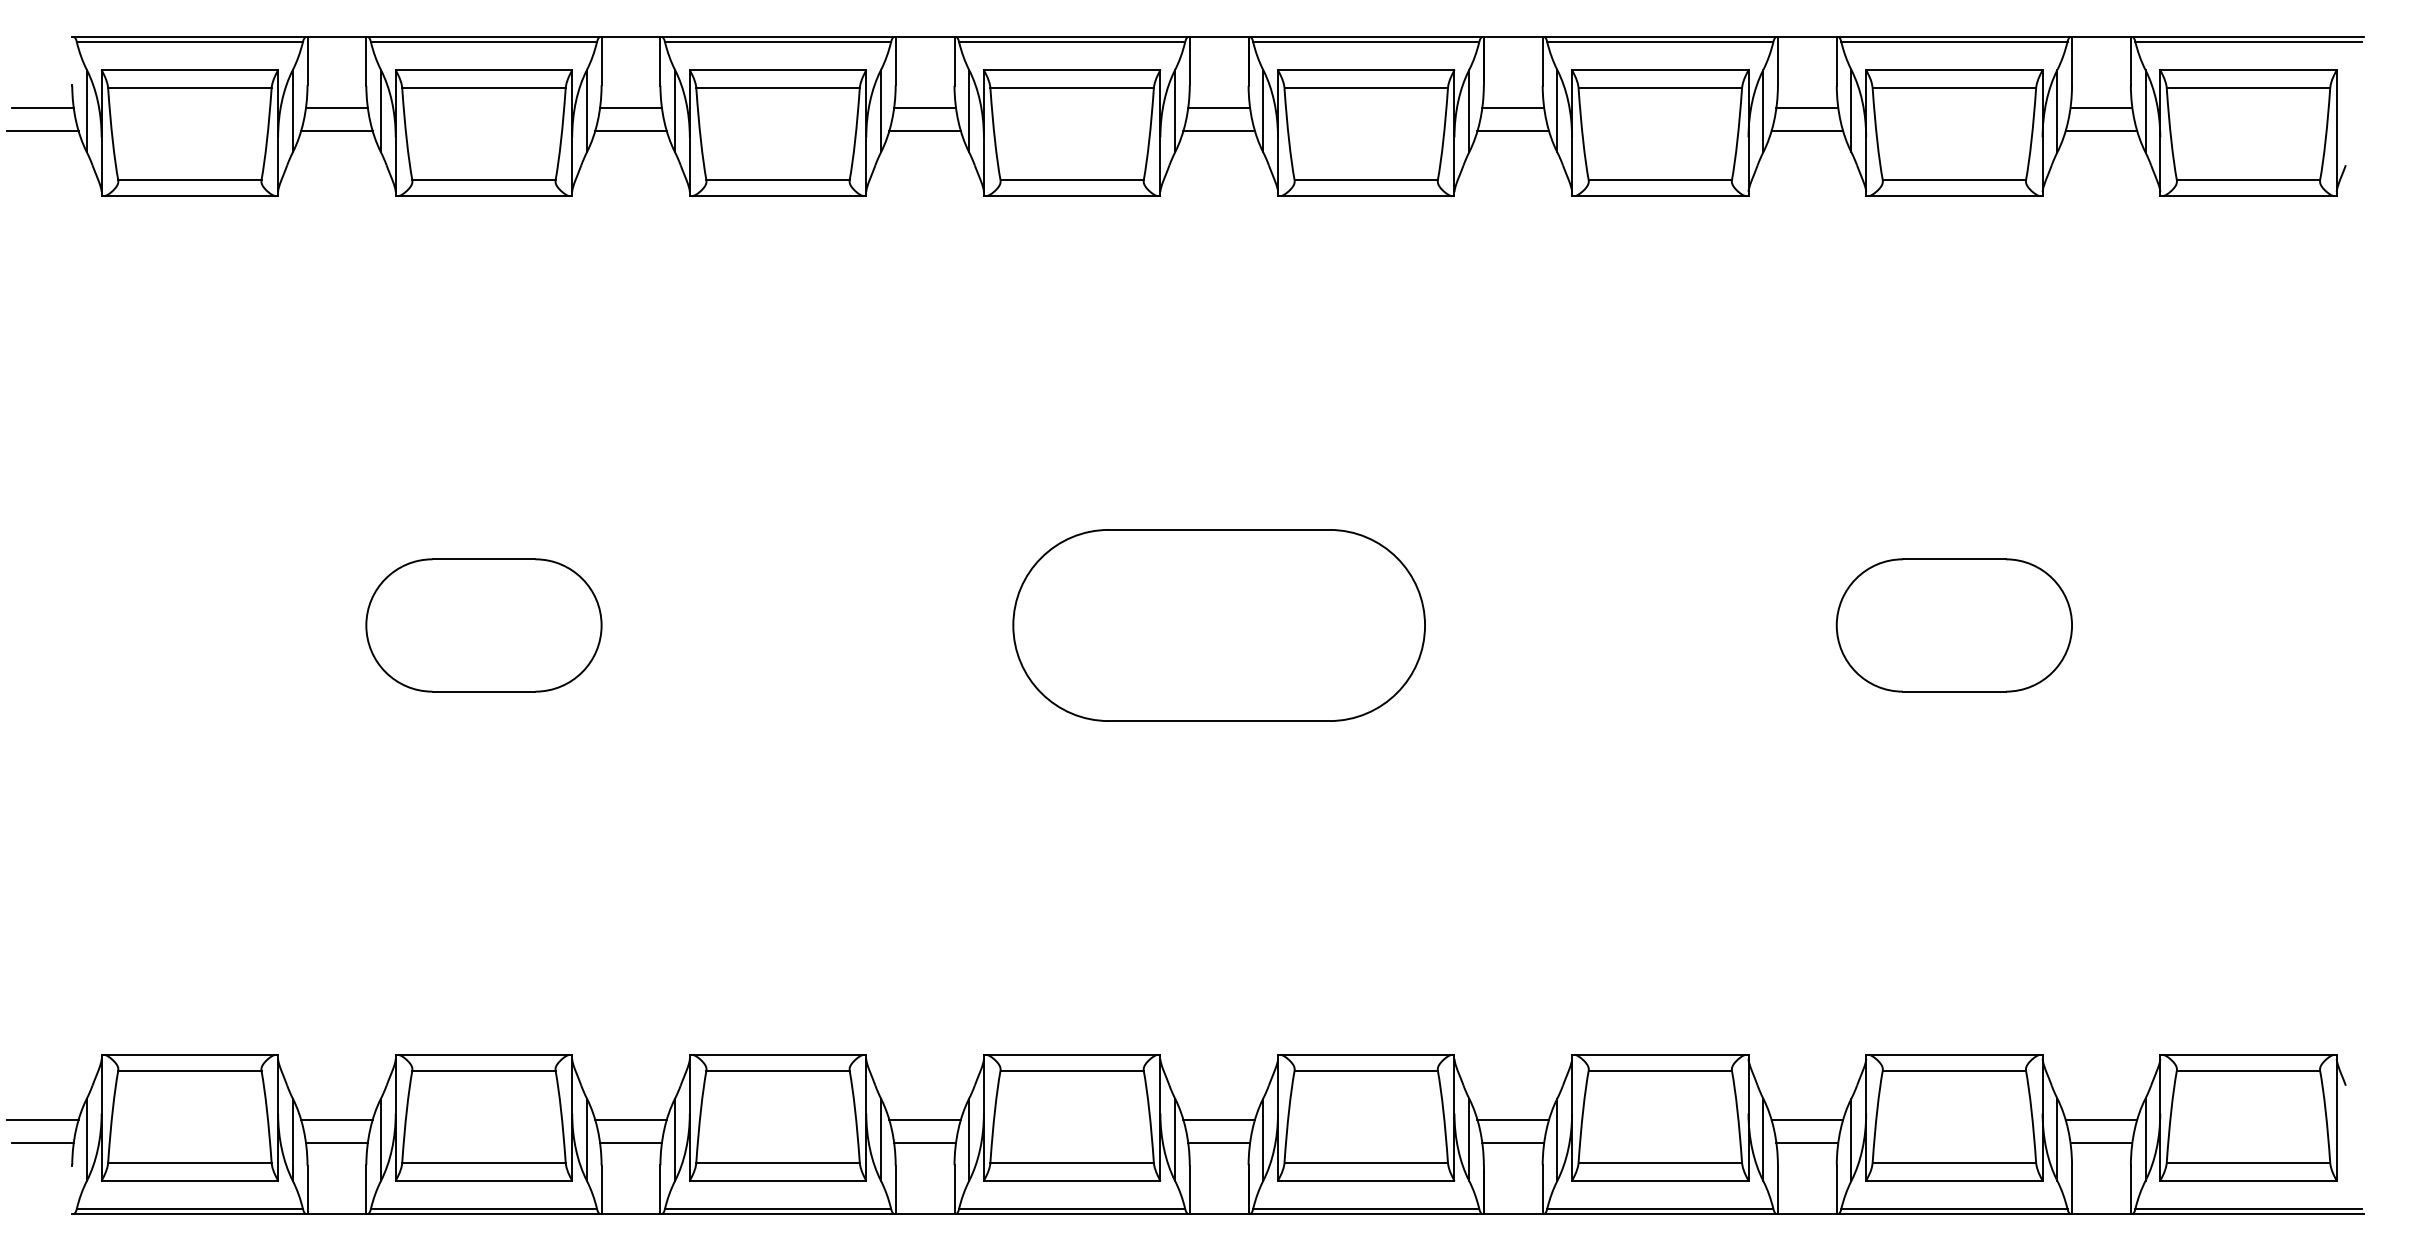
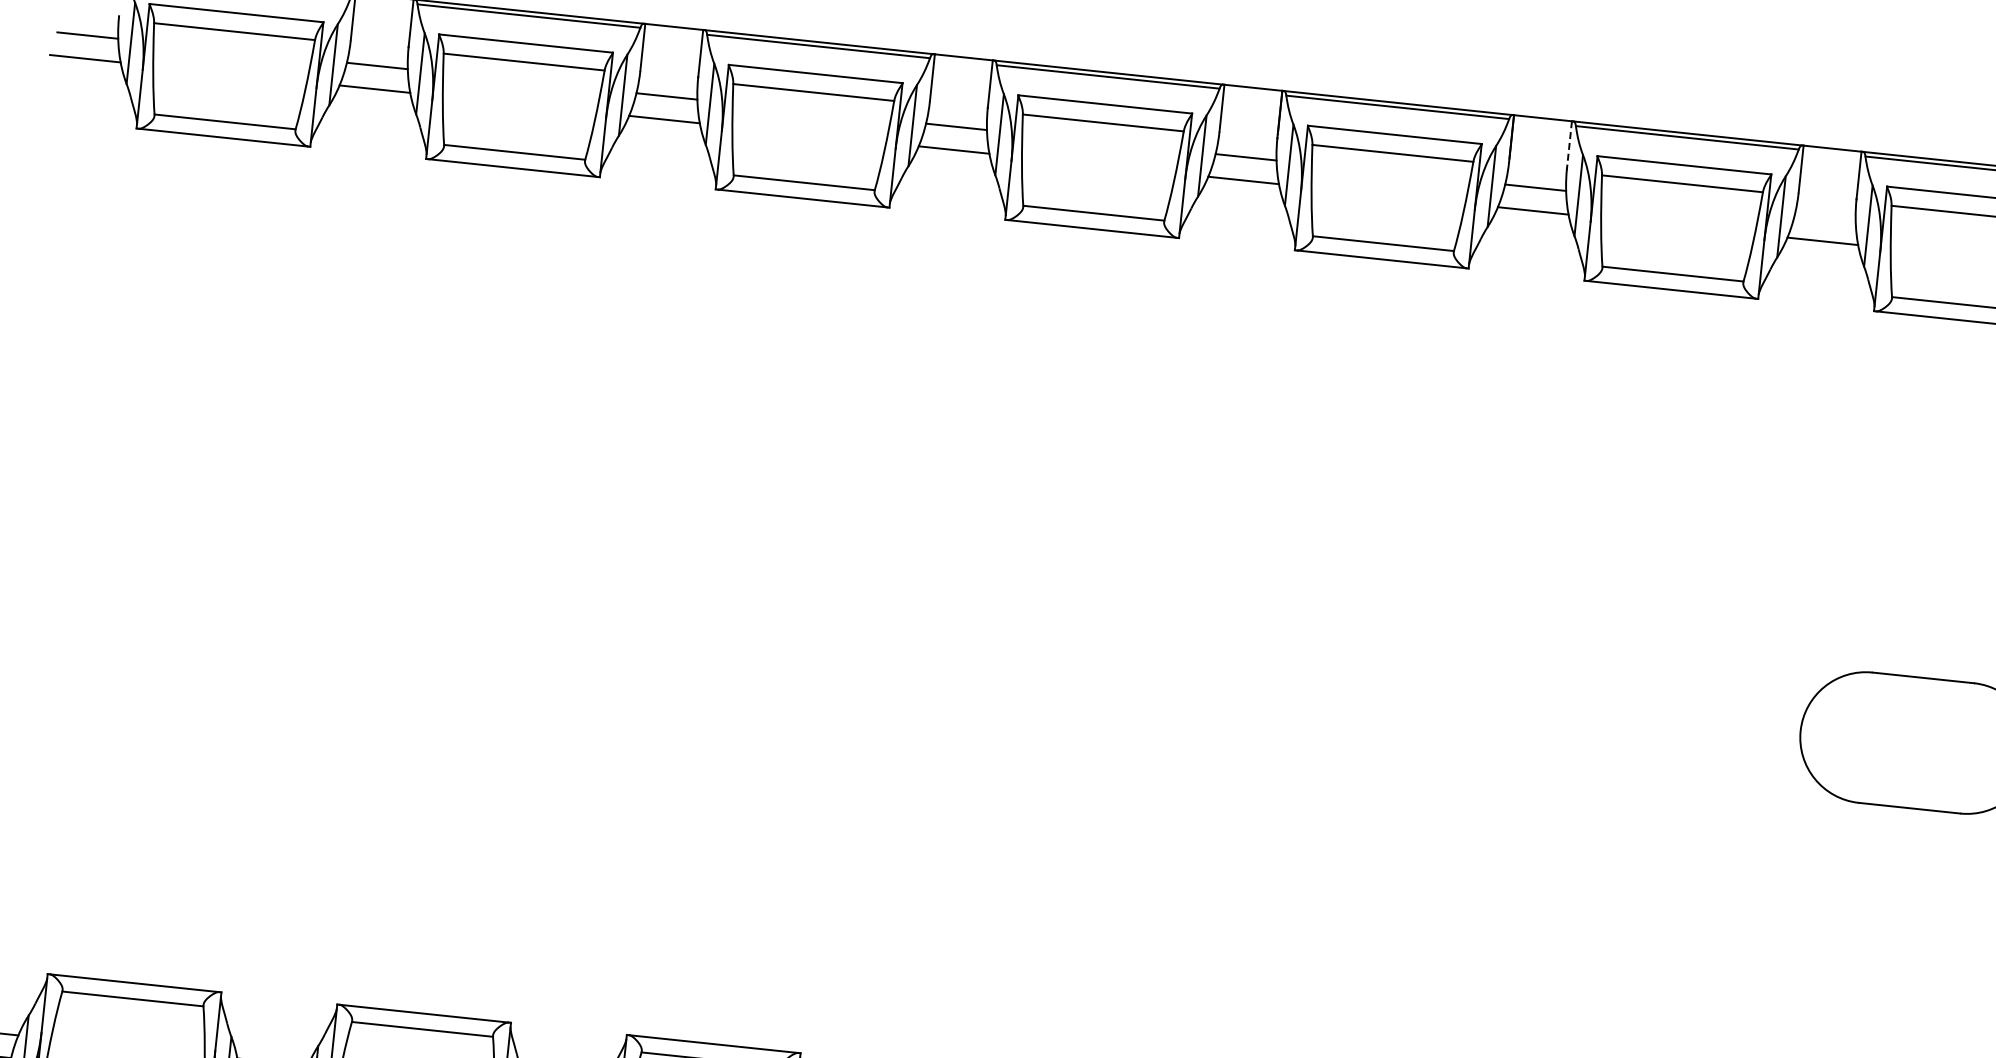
line: (1542, 61) -> (1569, 145), solid -> dashed
line: (1807, 107) -> (1825, 217), removed
part: (483, 625) -> (468, 590), removed
part: (1218, 625) -> (1191, 666), removed

